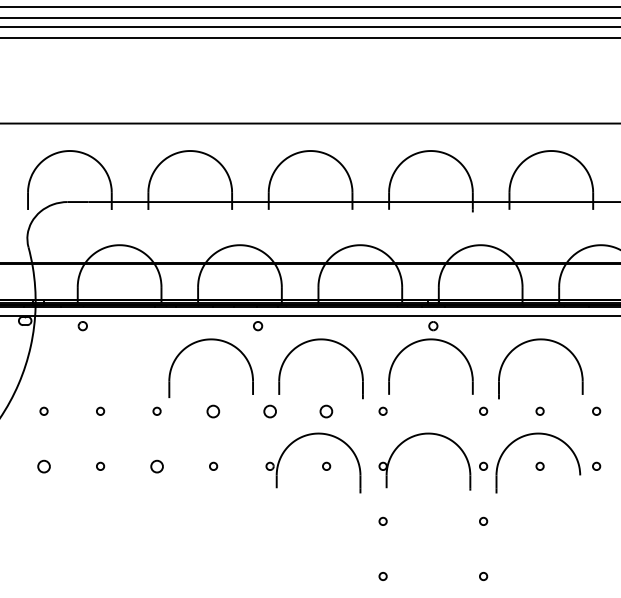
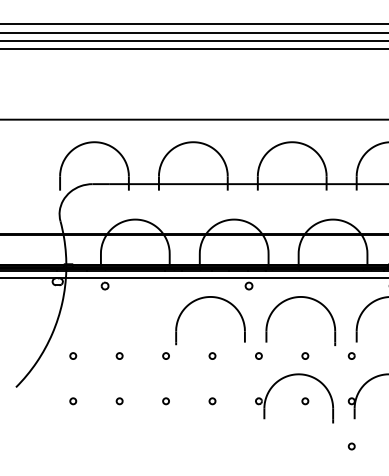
circle: (213, 410) -> (212, 355), size x0.62
circle: (269, 410) -> (258, 355), size x0.62
circle: (326, 410) -> (305, 355), size x0.62
circle: (43, 465) -> (72, 400), size x0.62
circle: (156, 465) -> (165, 400), size x0.62

